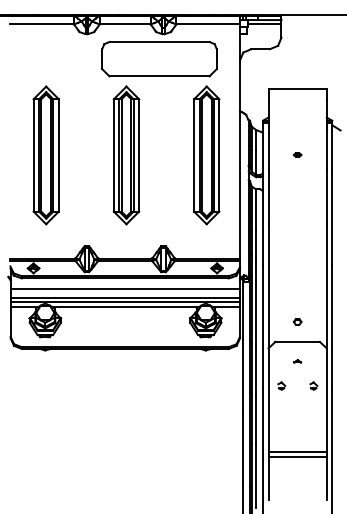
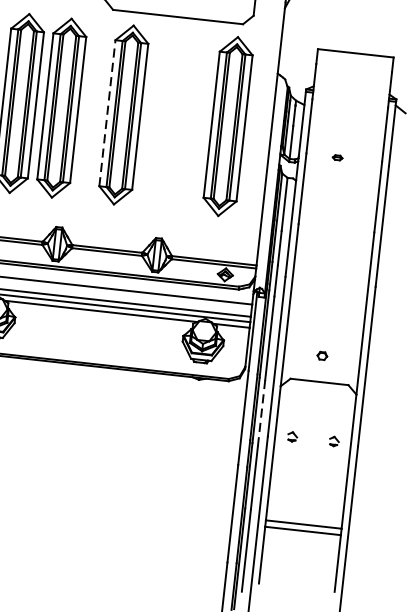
line: (113, 154) -> (107, 111), solid -> dashed
part: (297, 154) -> (337, 157), moved
part: (78, 155) -> (61, 108), added
part: (297, 361) -> (316, 407), removed
line: (256, 370) -> (261, 413), solid -> dashed

